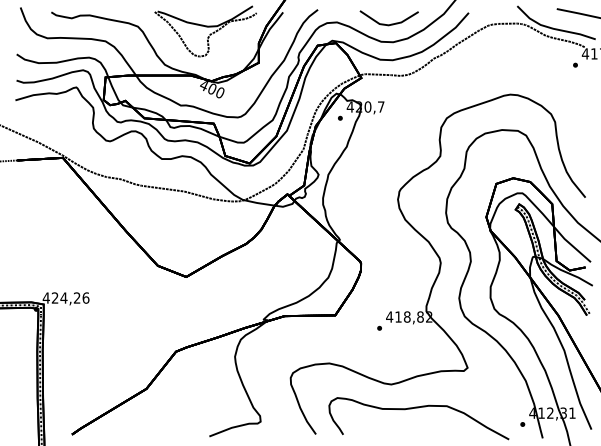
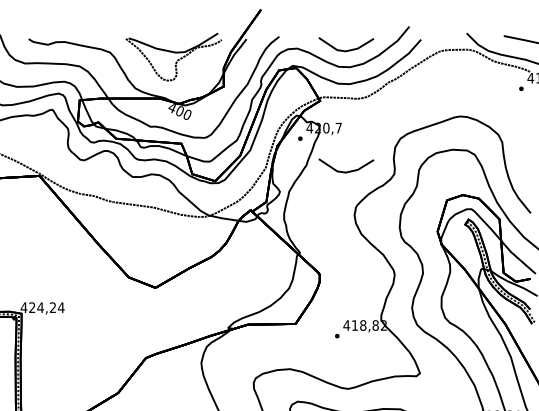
line: (391, 152) -> (348, 170), added
text: (85, 297) -> (60, 307), 424,26 -> 424,24

